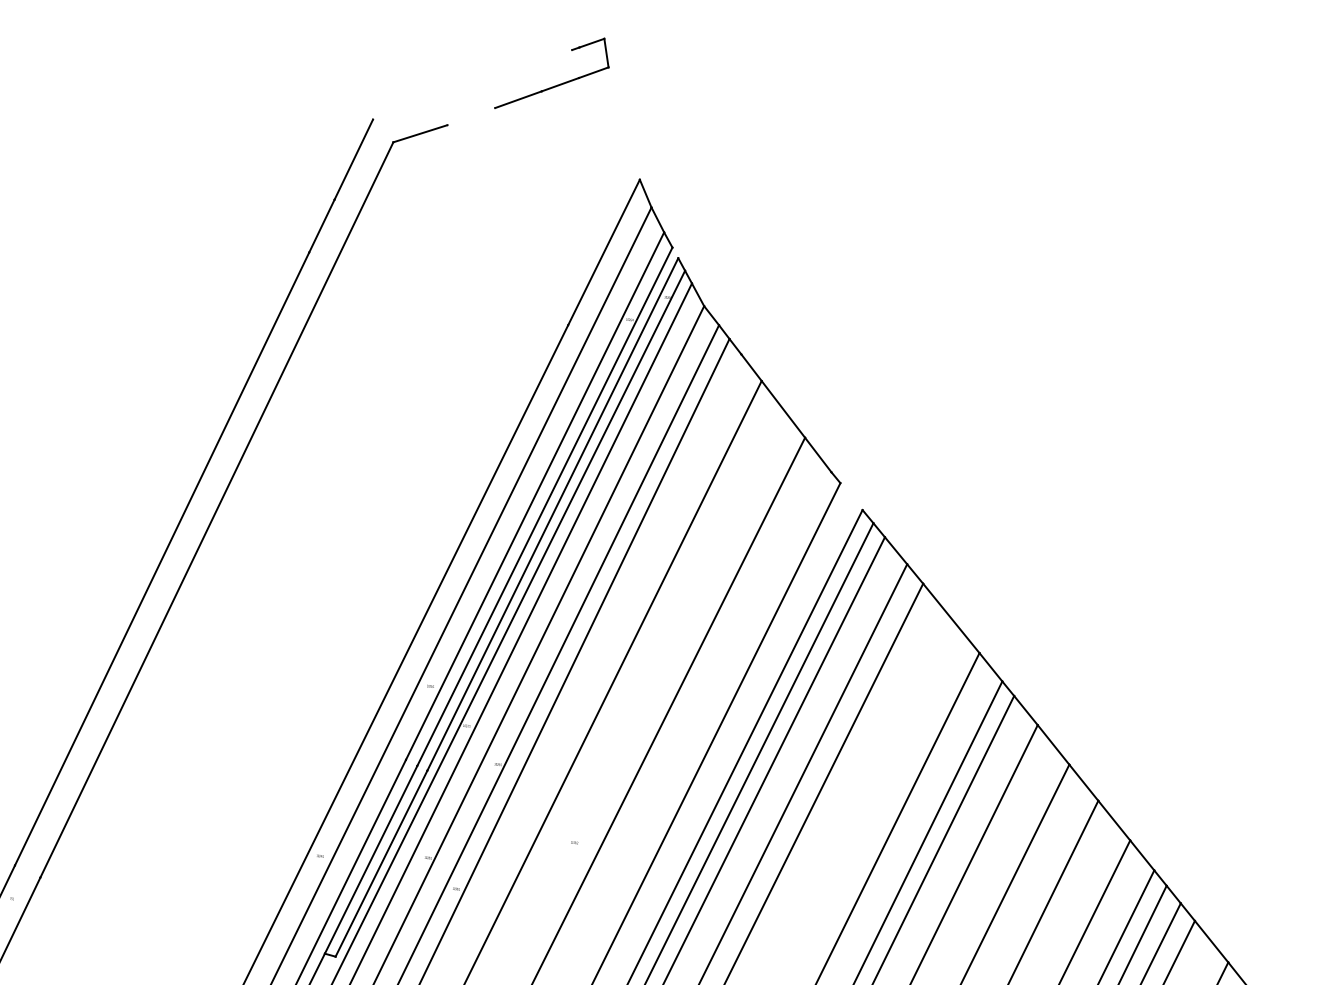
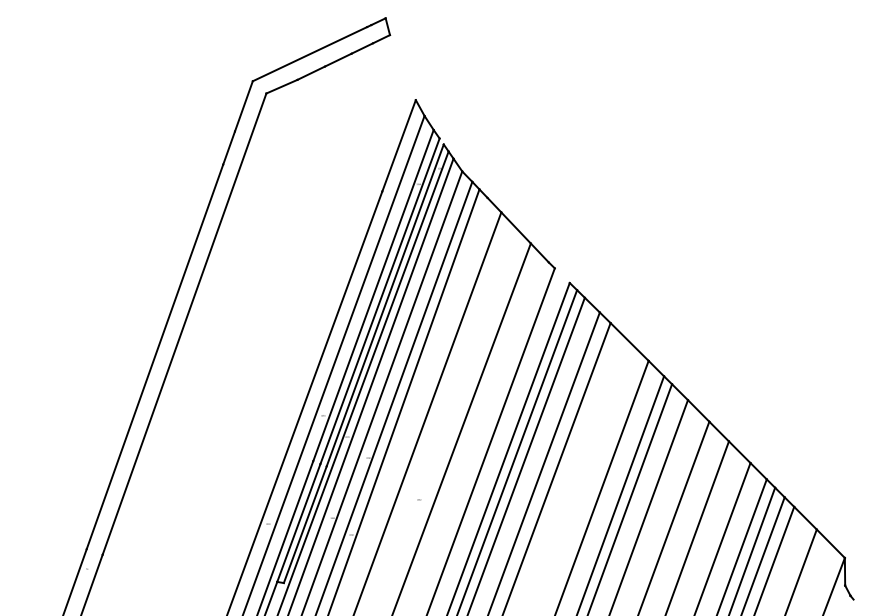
line: (471, 85) -> (309, 54), added
line: (470, 115) -> (310, 72), added

